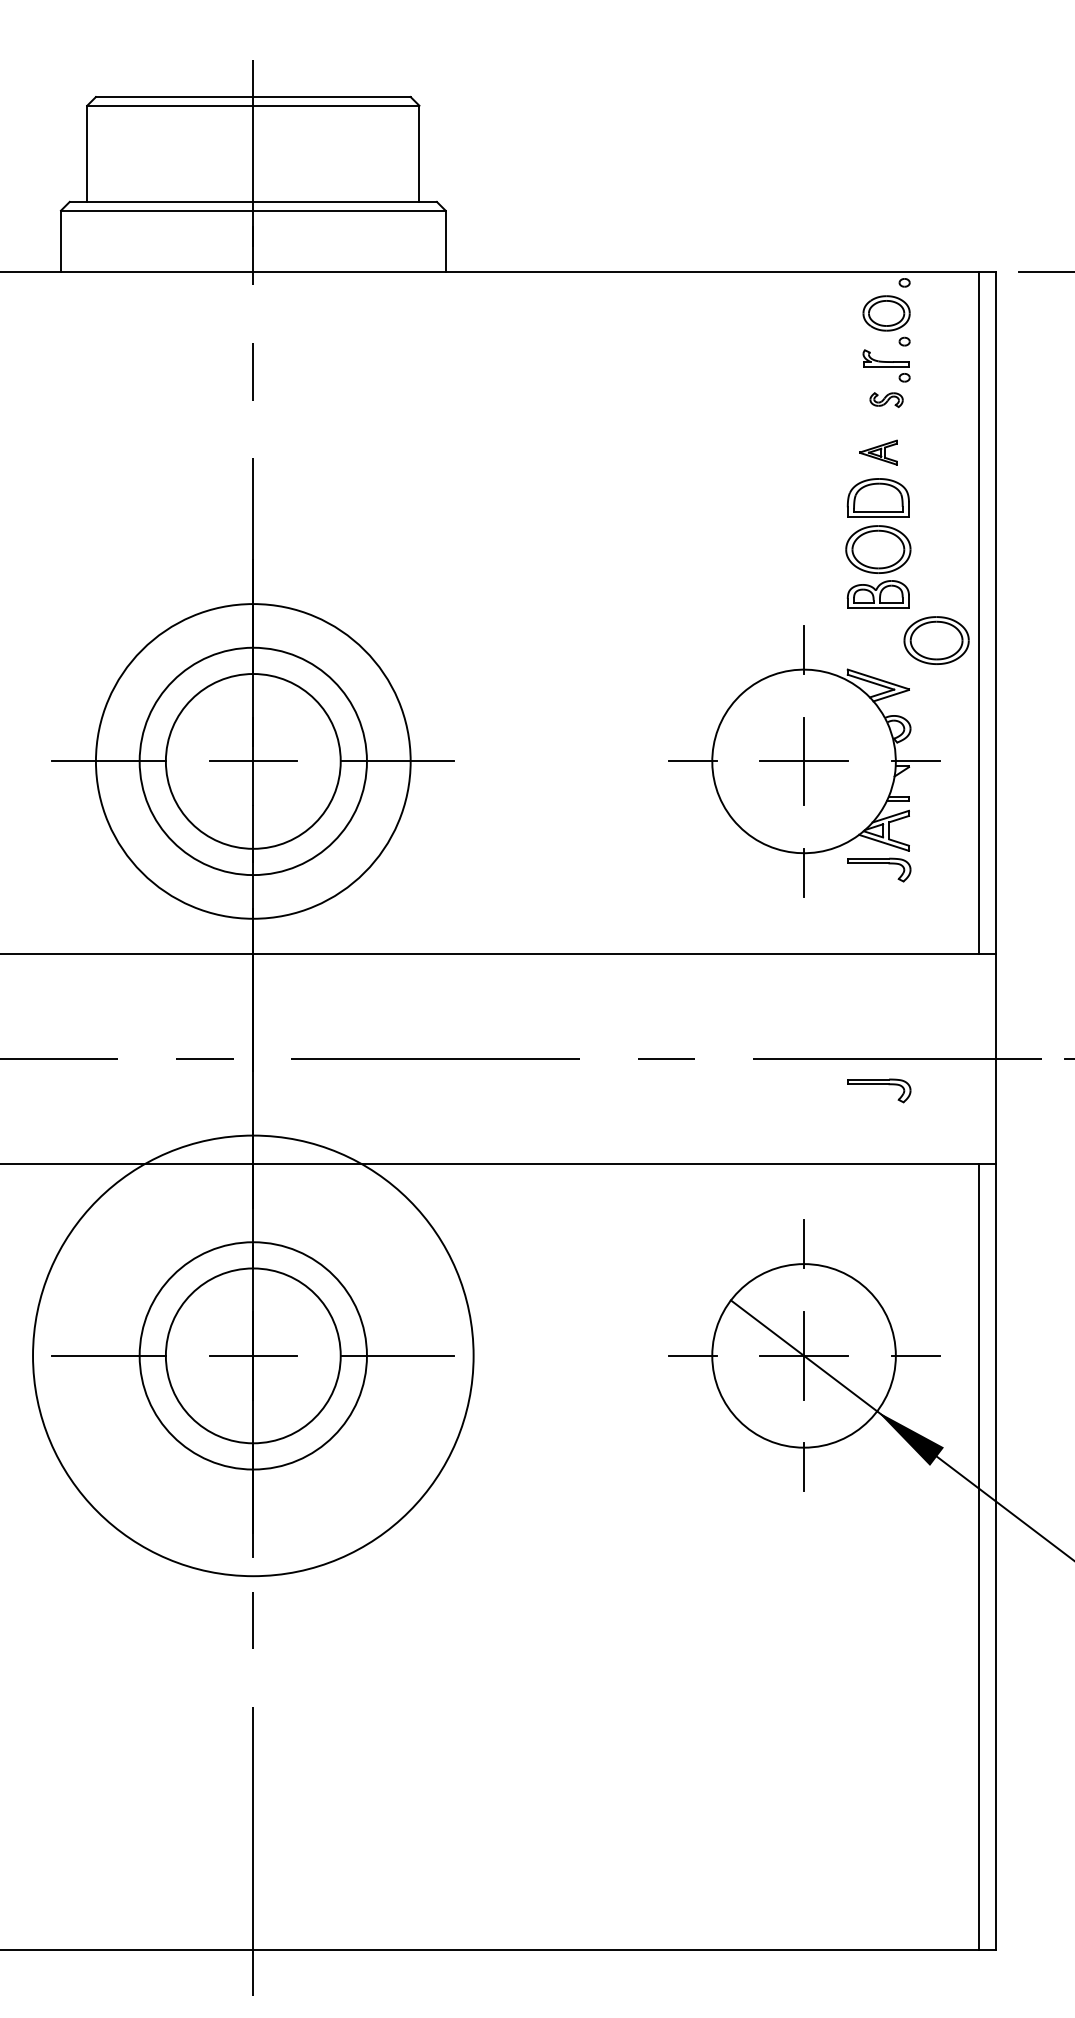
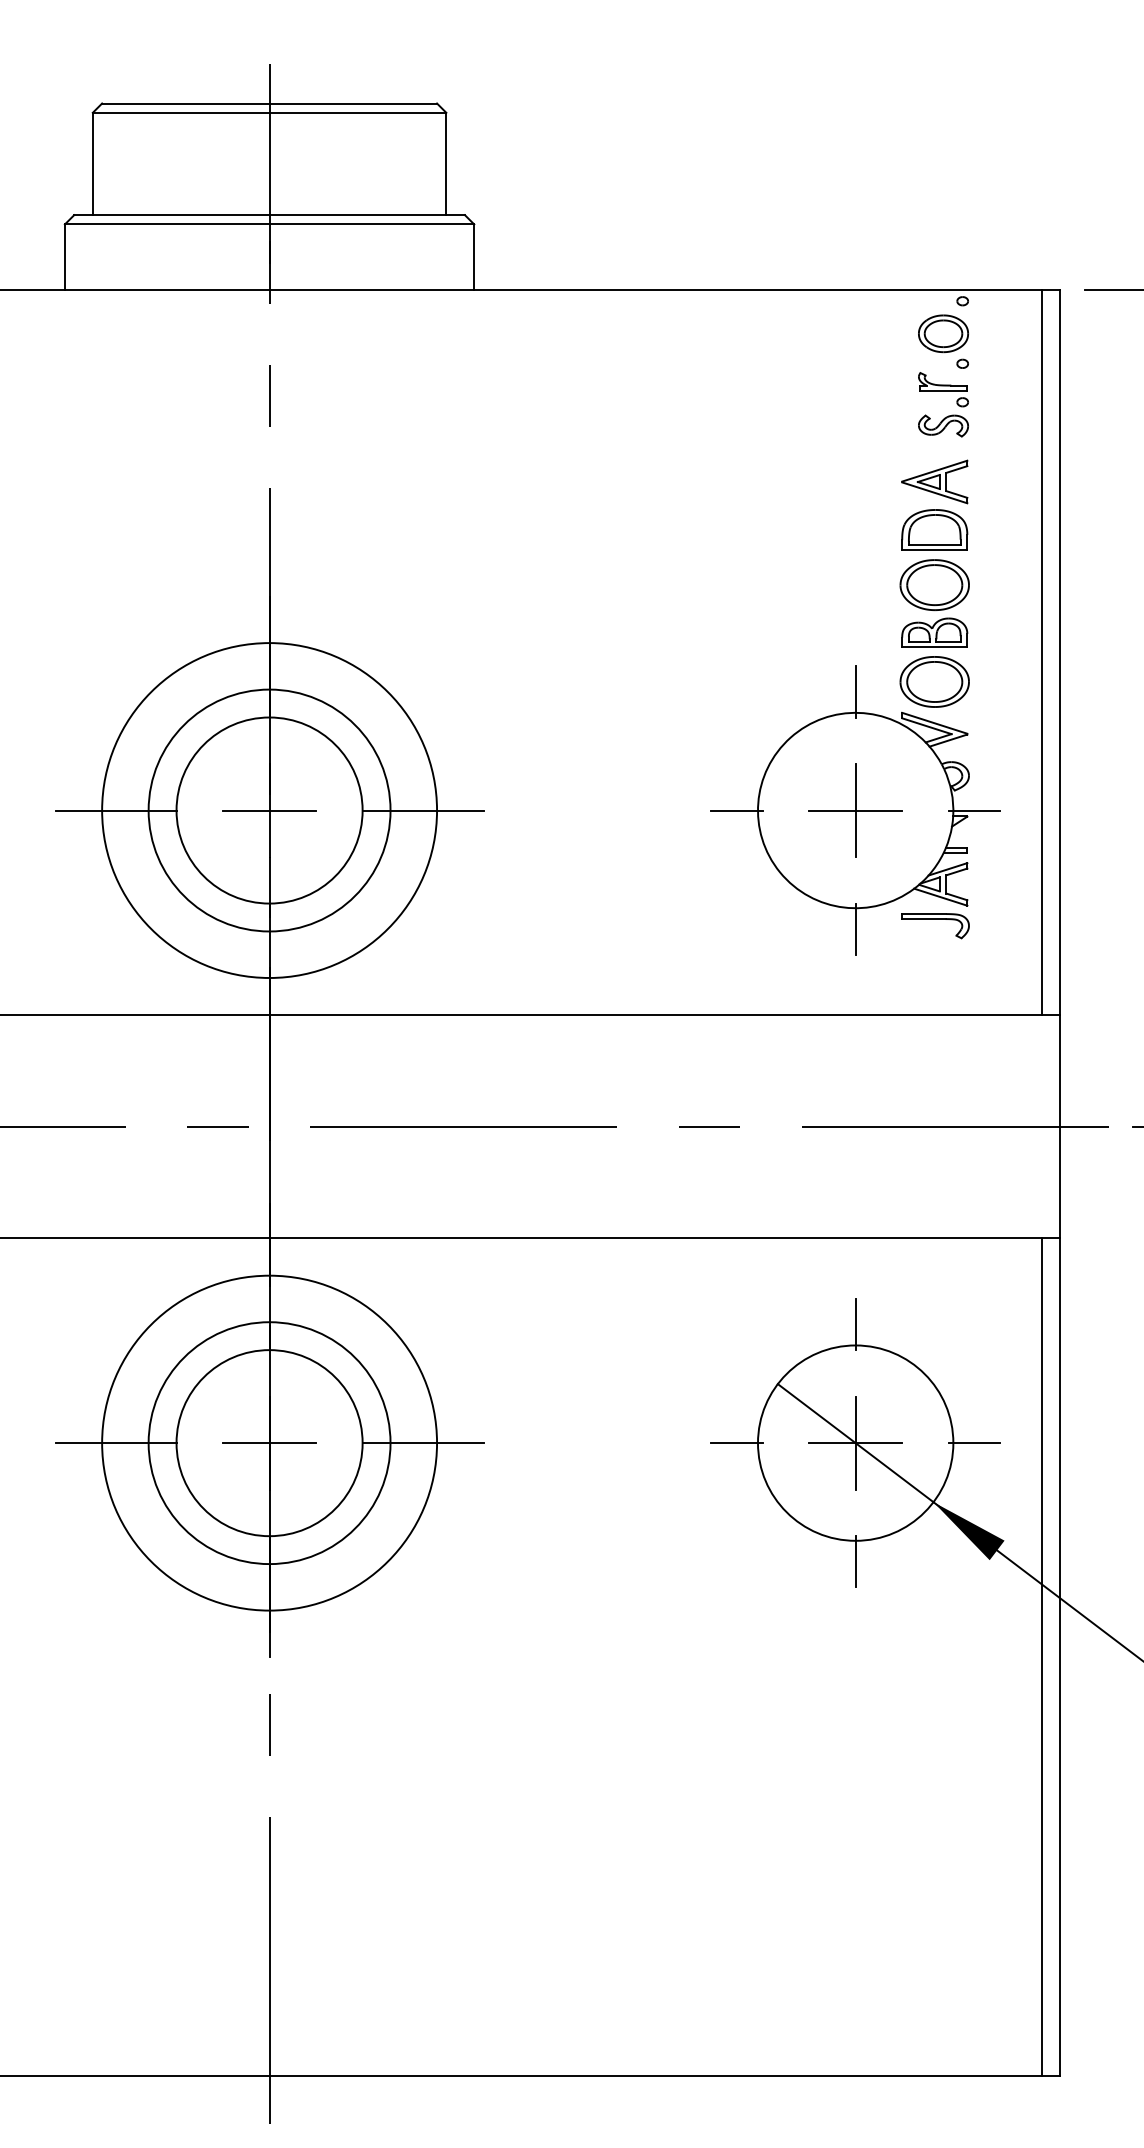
part: (886, 399) -> (943, 425), size x1.43
part: (878, 452) -> (934, 481), size x1.67
part: (936, 640) -> (934, 681), moved
part: (879, 1084) -> (935, 1154), removed
circle: (253, 1355) -> (269, 1442), size x0.71

